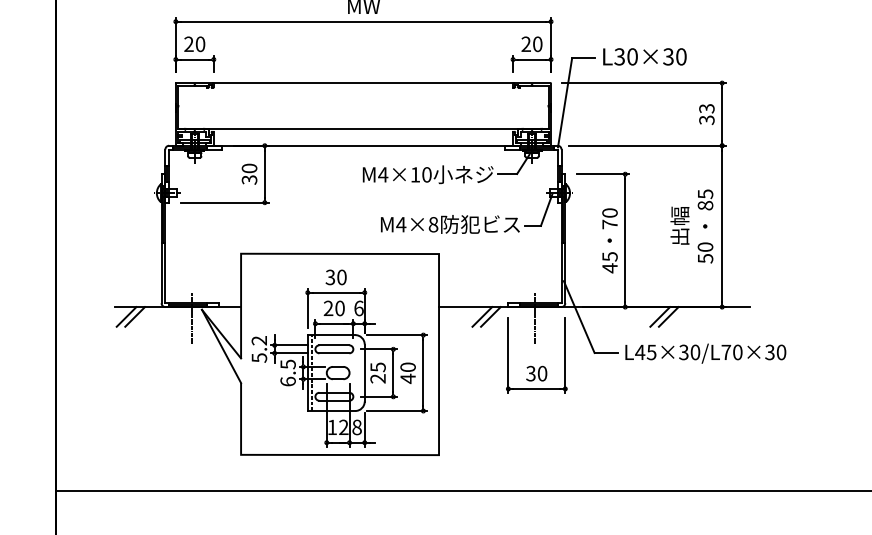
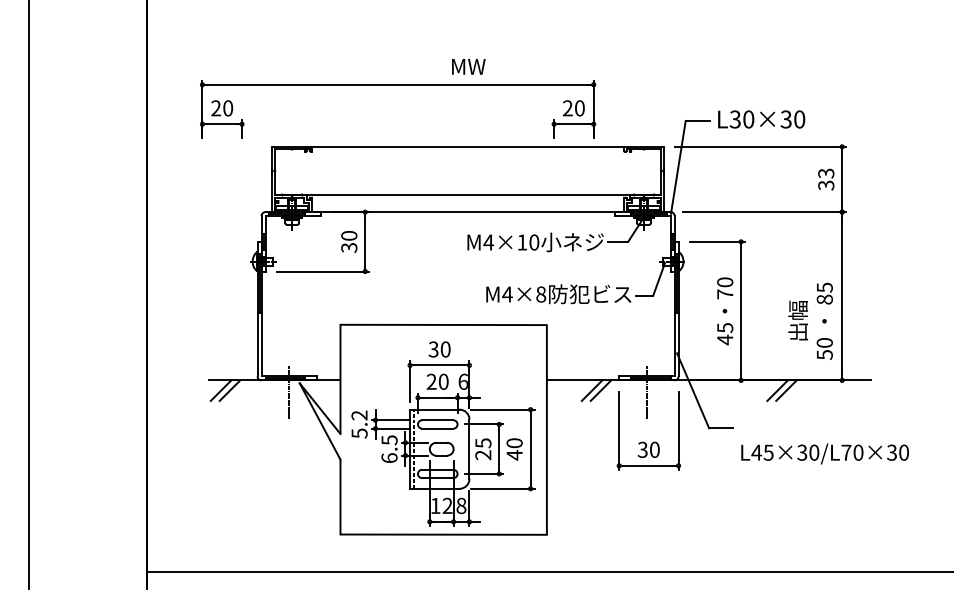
part: (363, 22) -> (398, 85), moved
text: (691, 225) -> (810, 320), moved
text: (705, 353) -> (824, 453), moved

